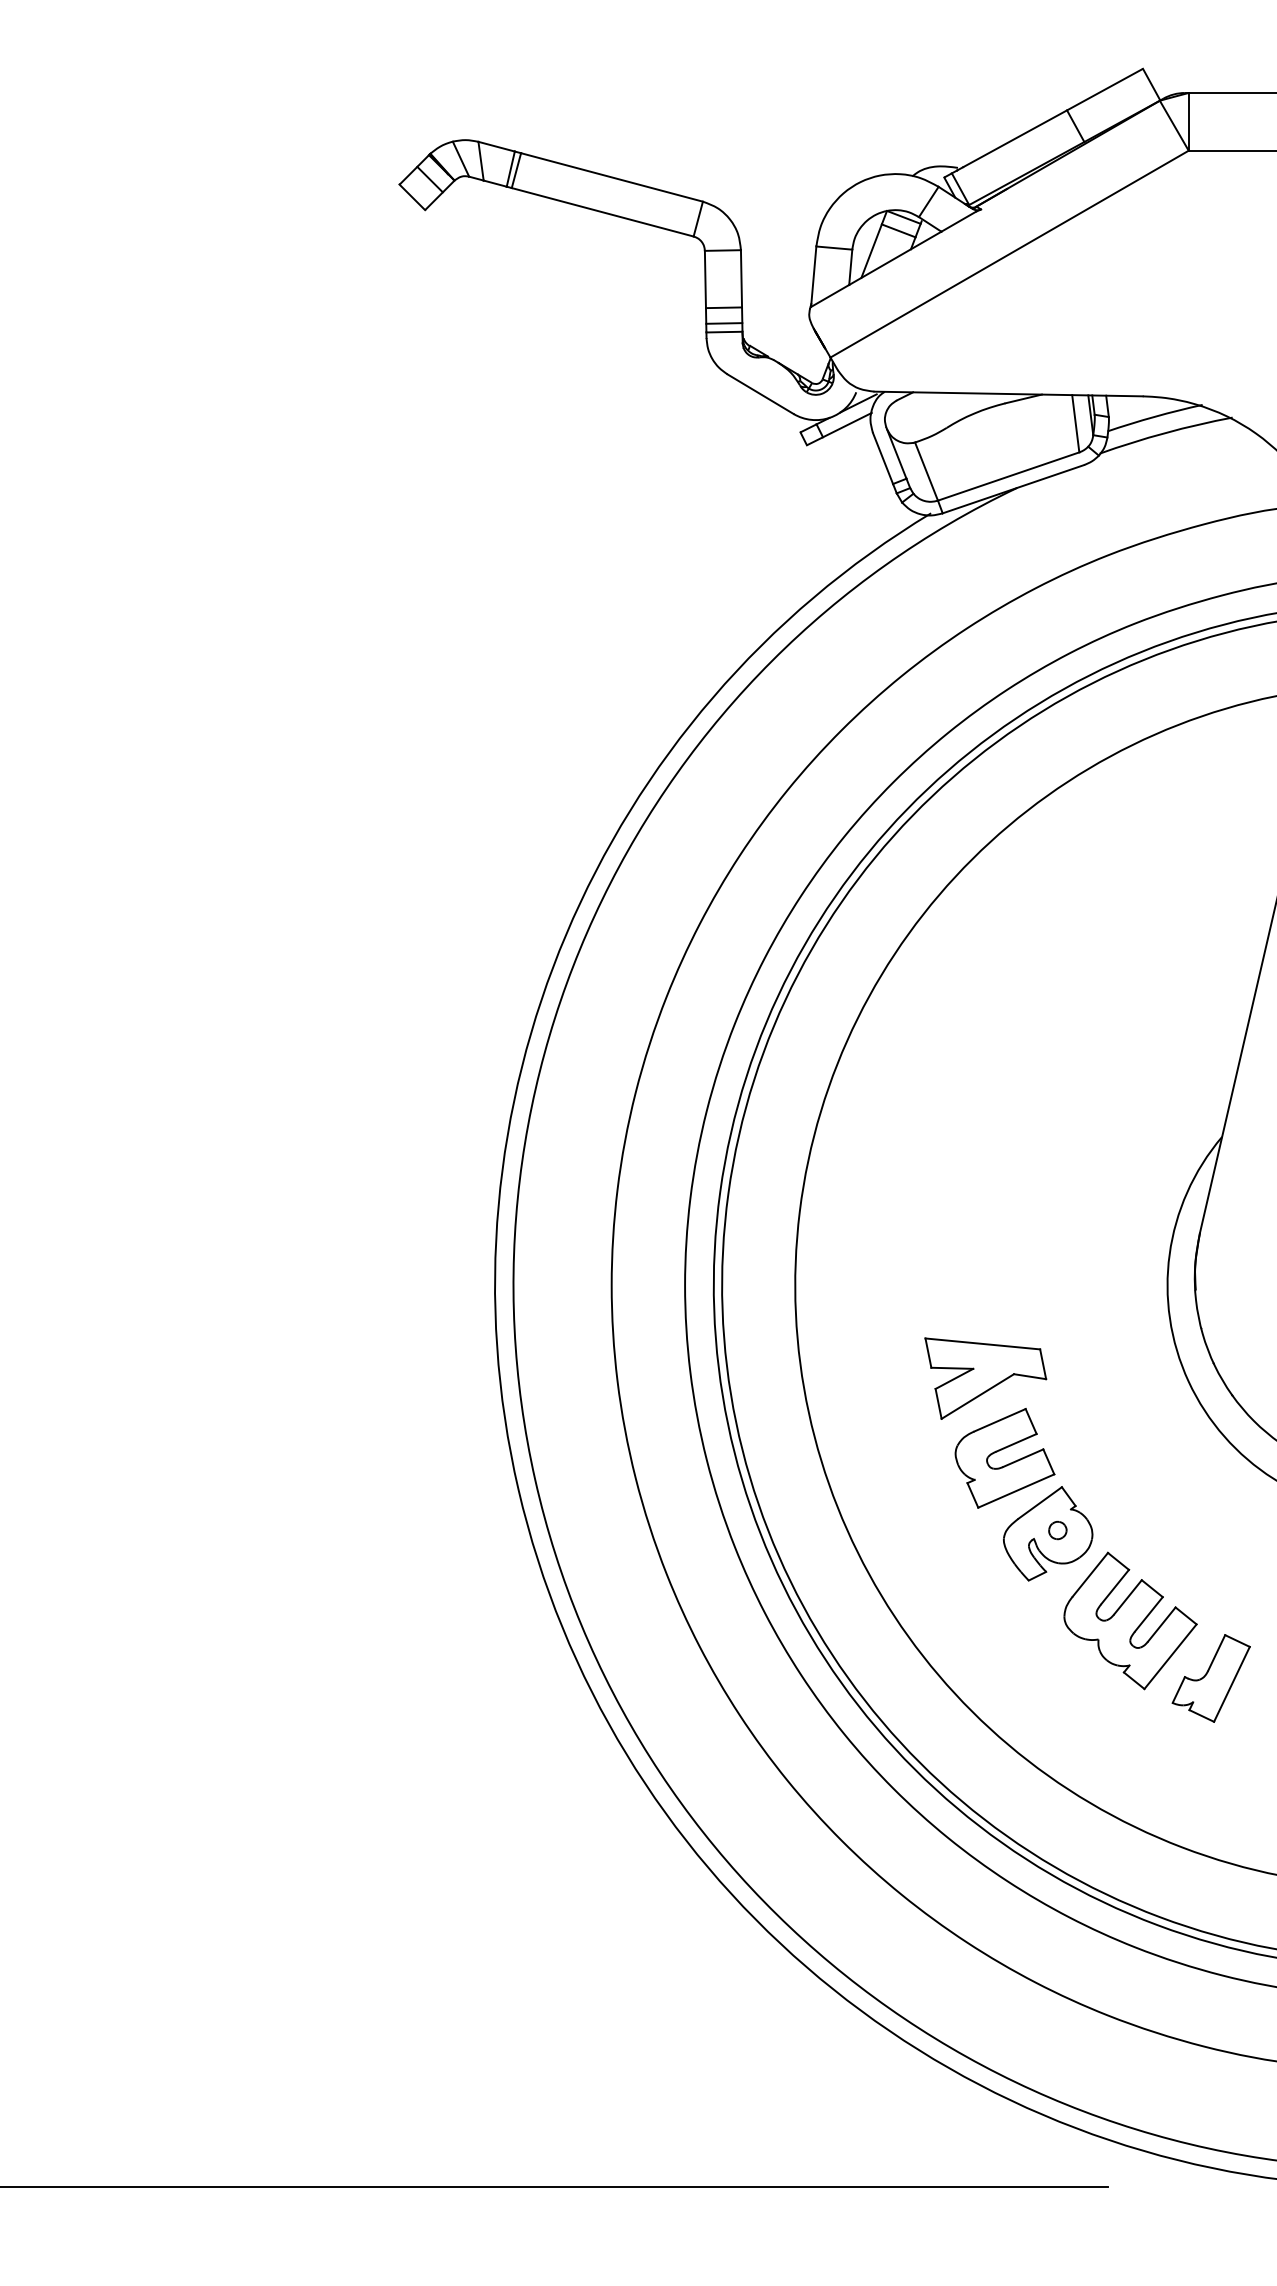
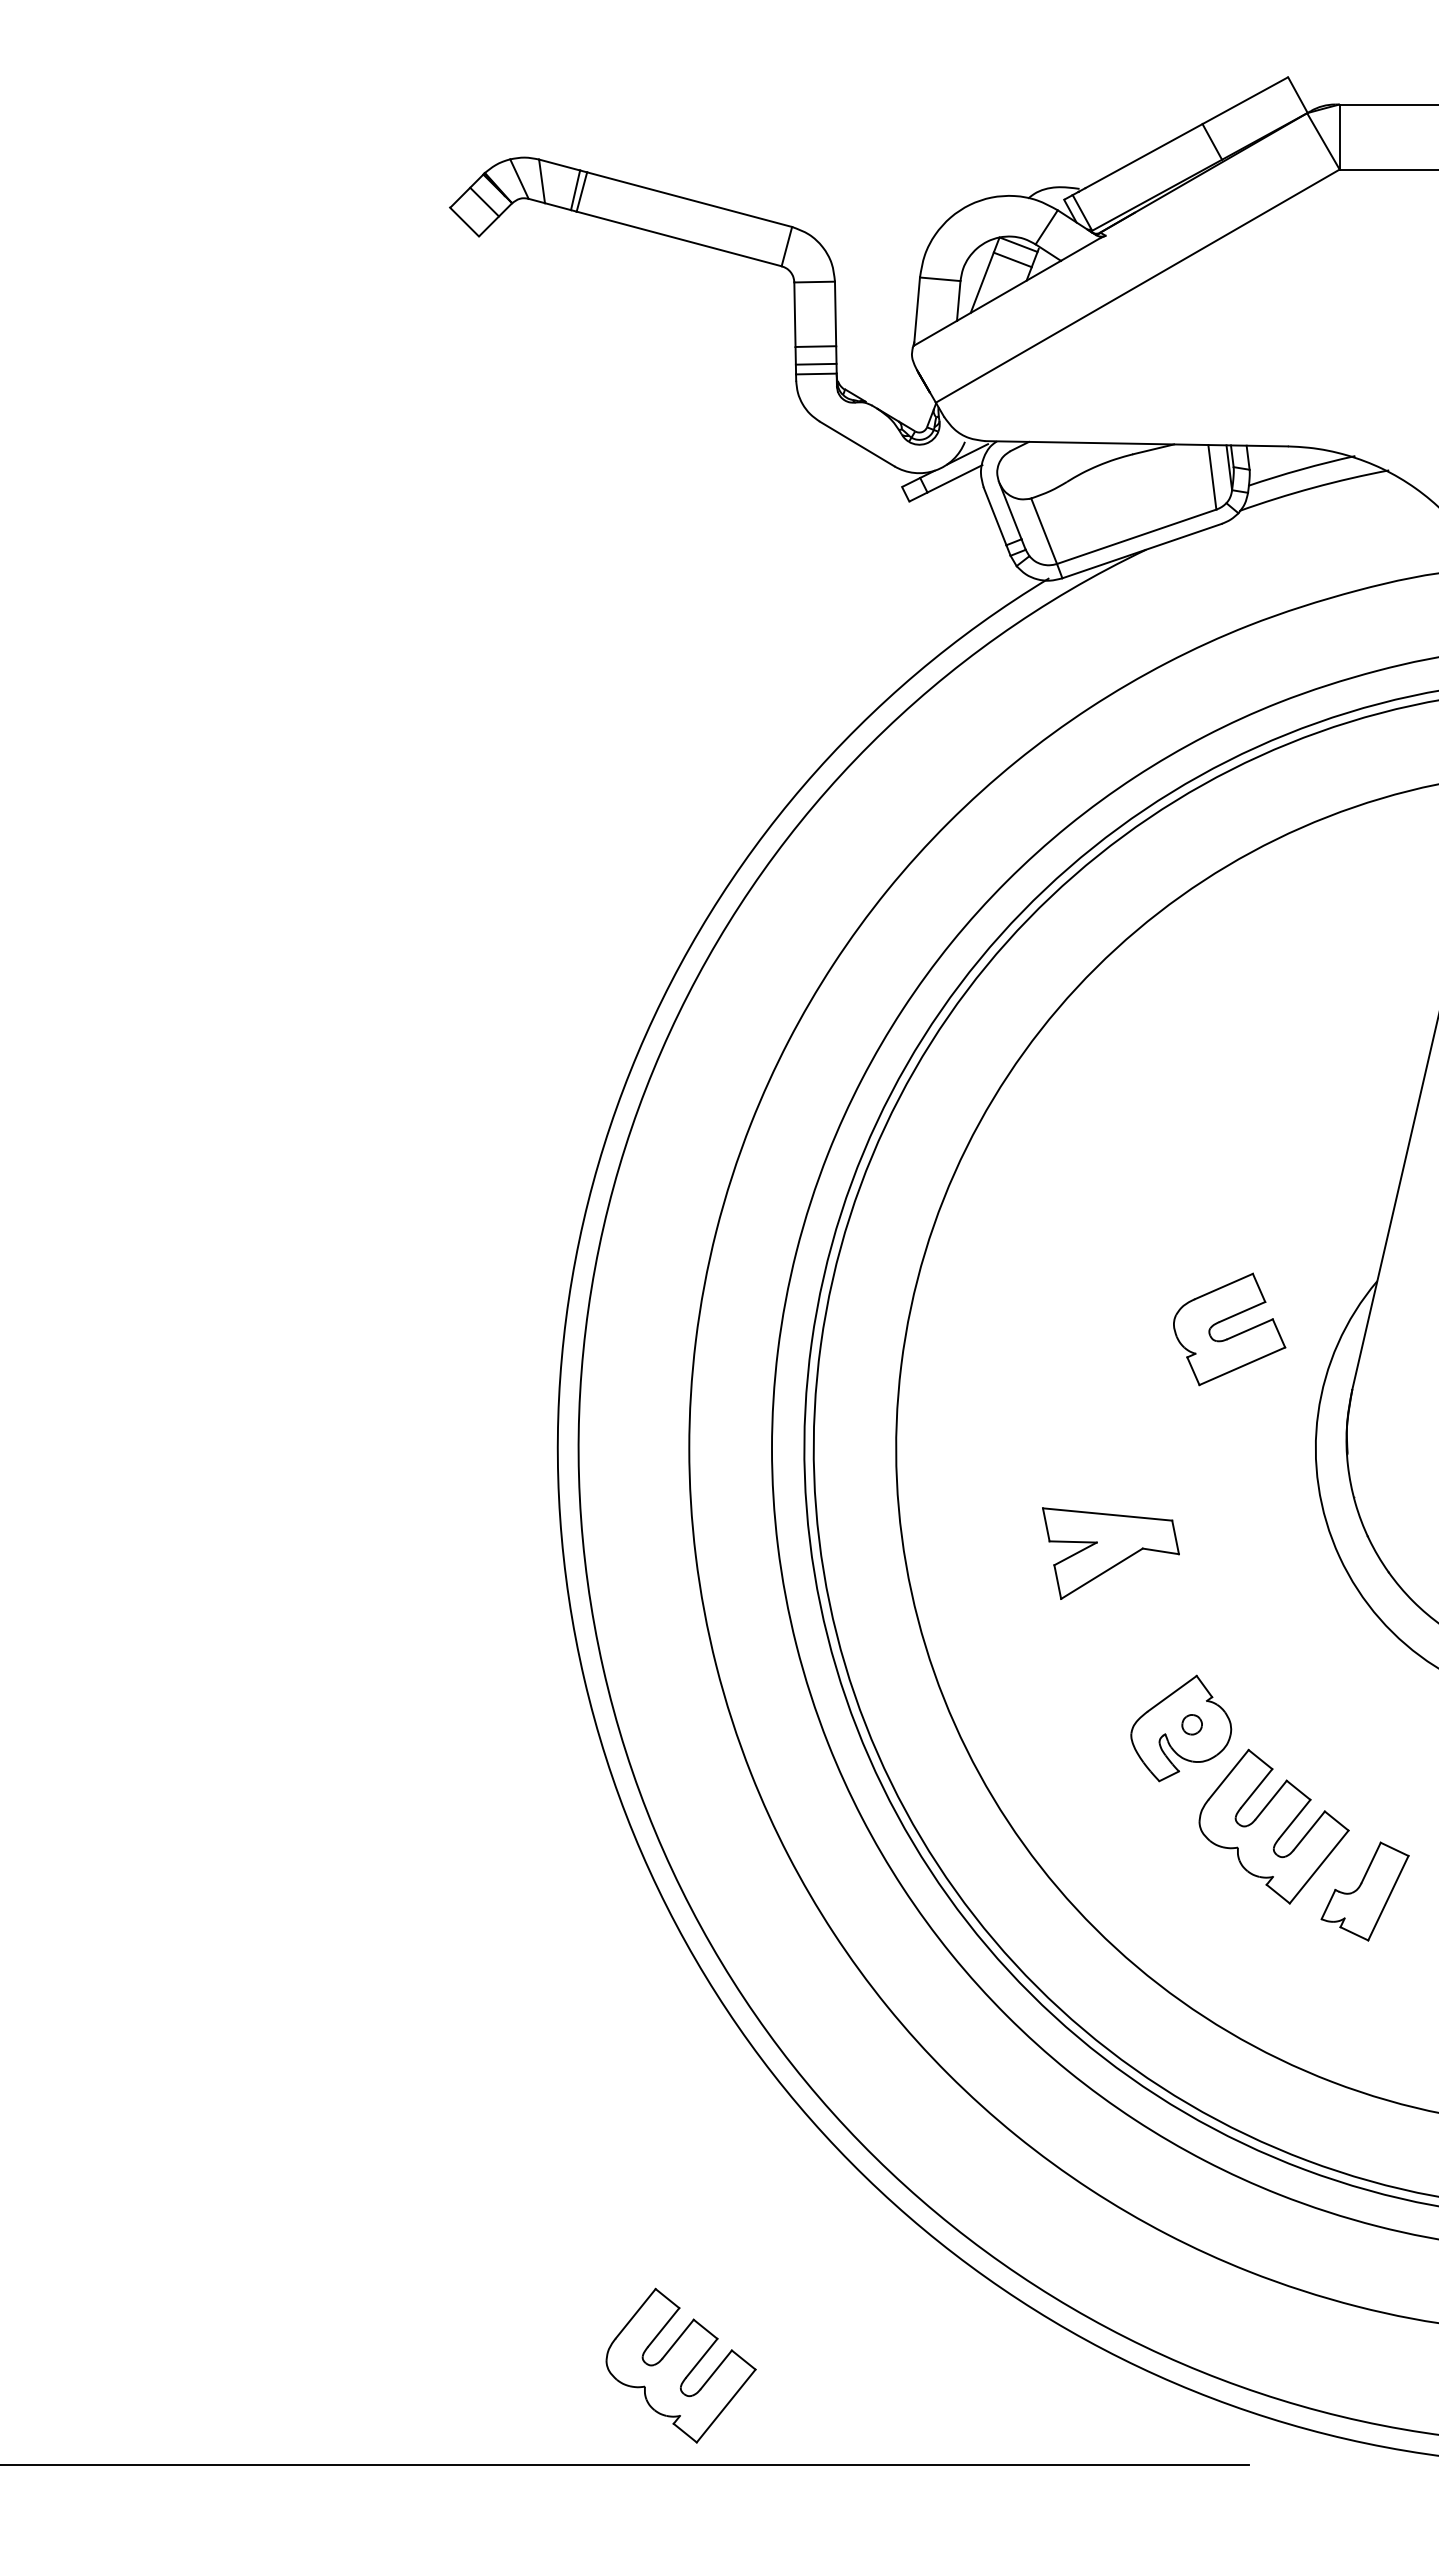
part: (1005, 1464) -> (1230, 1336), moved
part: (603, 2098) -> (680, 2365), added

